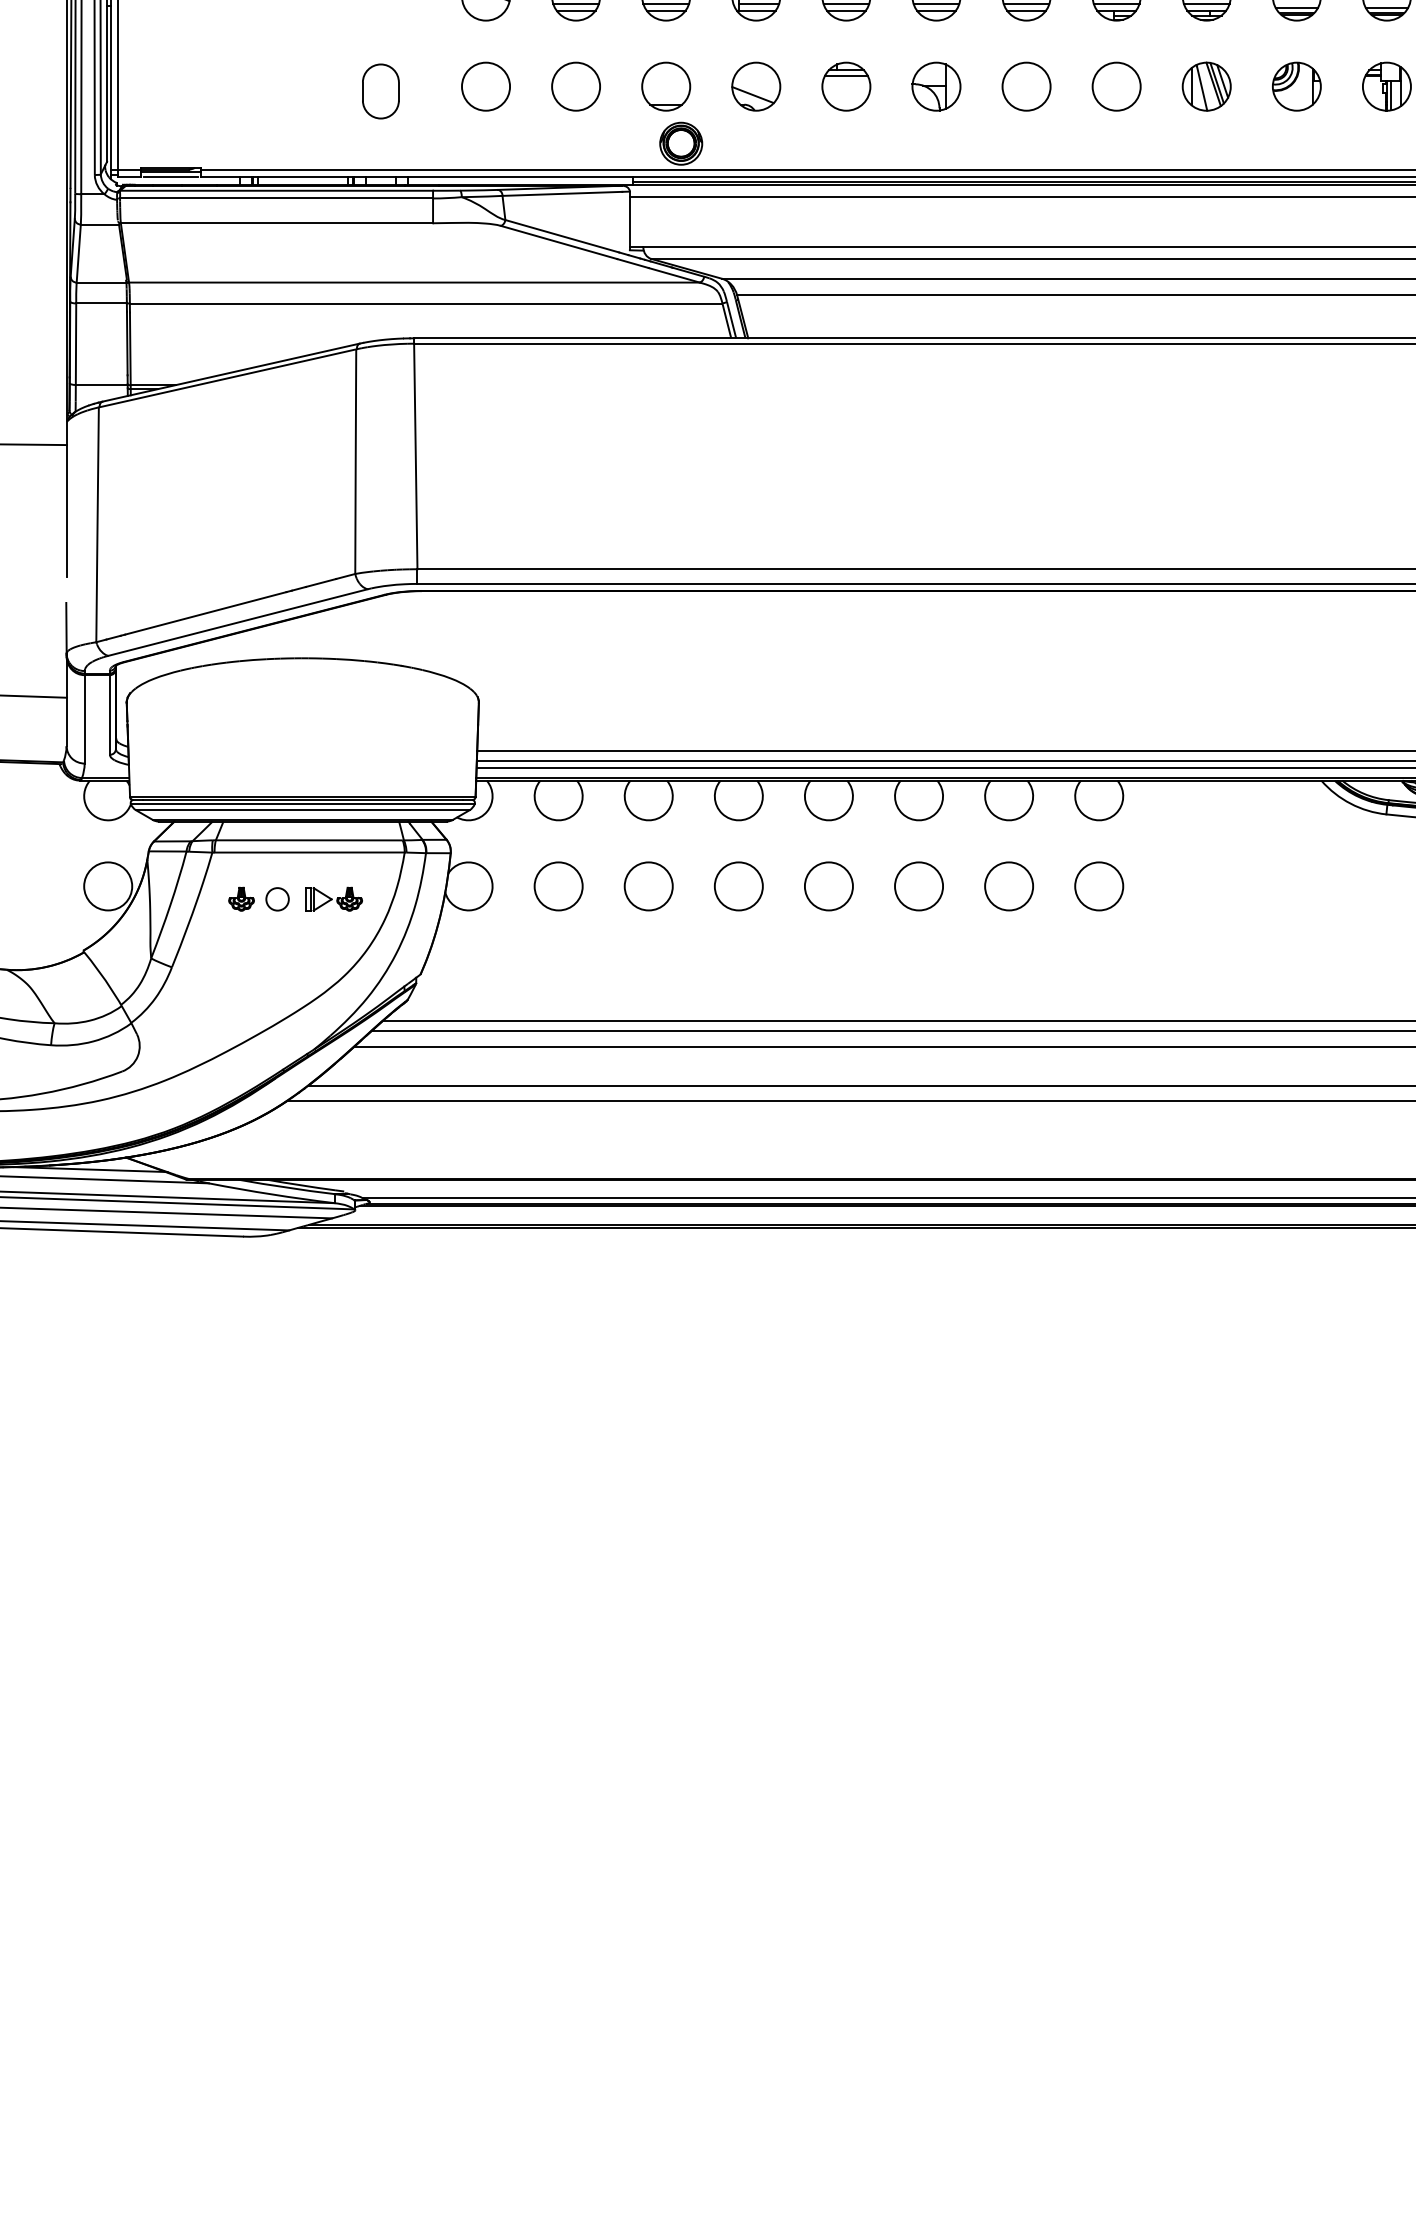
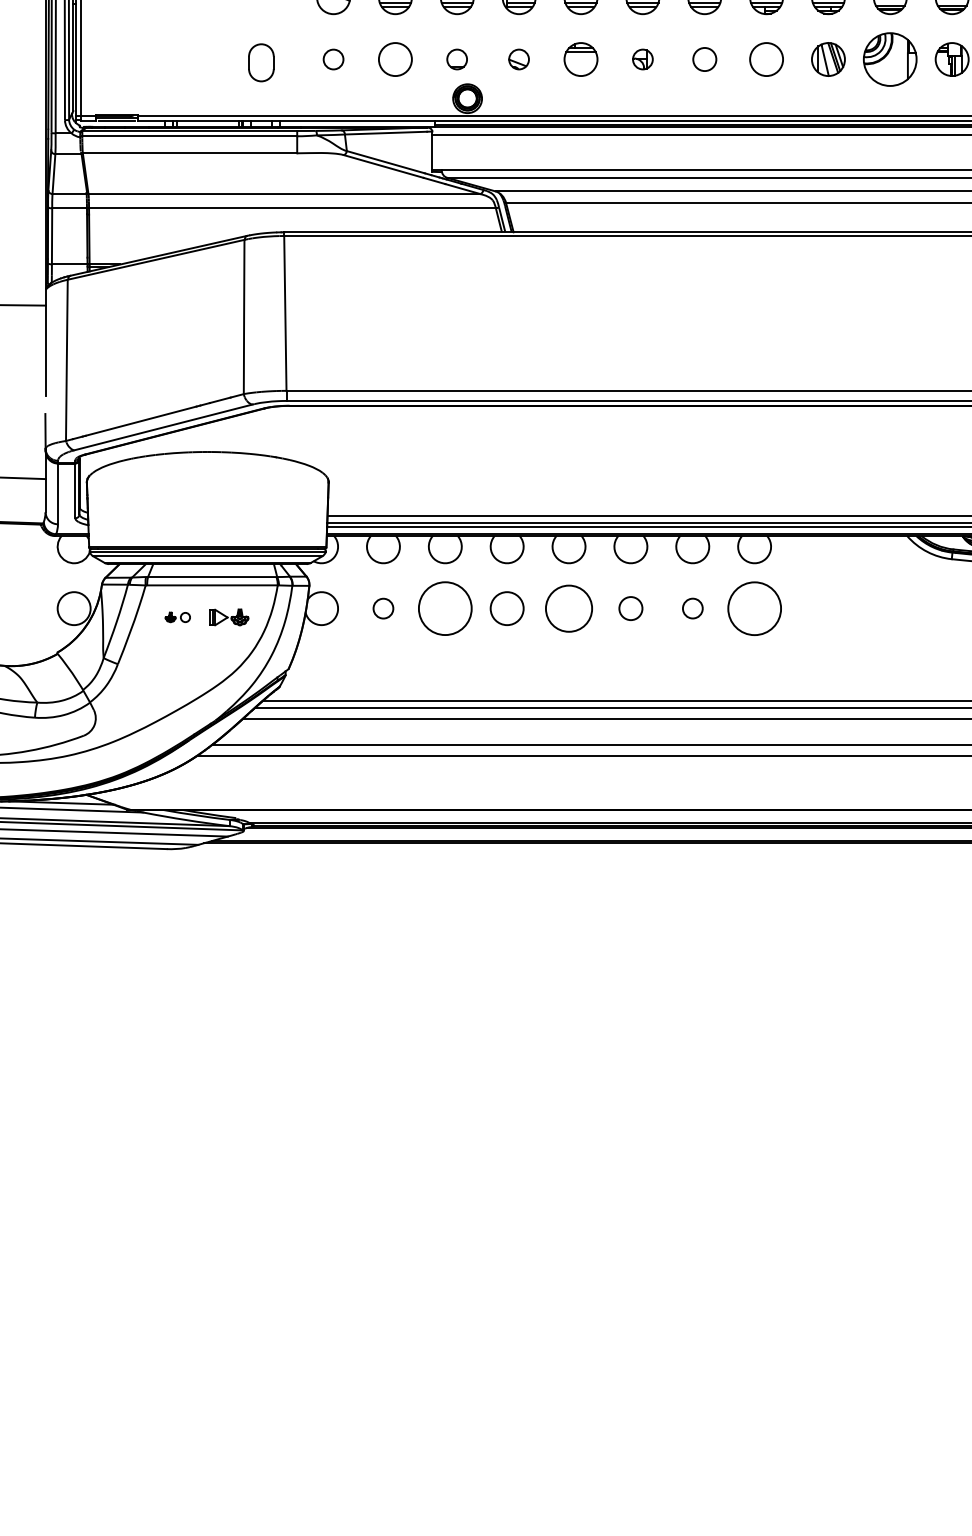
circle: (485, 86) -> (333, 59), size x0.6
part: (665, 86) -> (456, 59), size x0.6
part: (755, 86) -> (518, 59), size x0.6
part: (935, 86) -> (642, 59), size x0.6
circle: (1026, 86) -> (704, 59), size x0.7
part: (1297, 86) -> (890, 59), size x1.6
circle: (557, 886) -> (382, 608), size x0.6
circle: (647, 886) -> (444, 608), size x1.6
circle: (828, 886) -> (568, 608), size x1.4
circle: (918, 886) -> (630, 608), size x0.7
circle: (1008, 886) -> (692, 608), size x0.6
circle: (1099, 886) -> (754, 608), size x1.6
part: (258, 899) -> (177, 617), size x0.6

